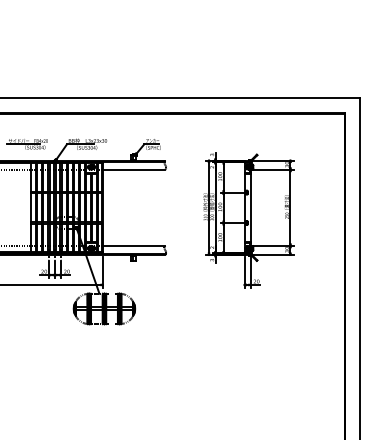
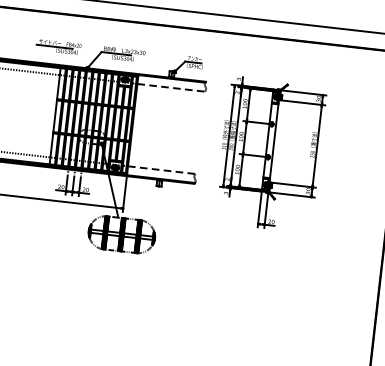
line: (134, 169) -> (171, 87), solid -> dashed
part: (248, 220) -> (270, 154), moved
line: (134, 245) -> (162, 169), solid -> dashed

